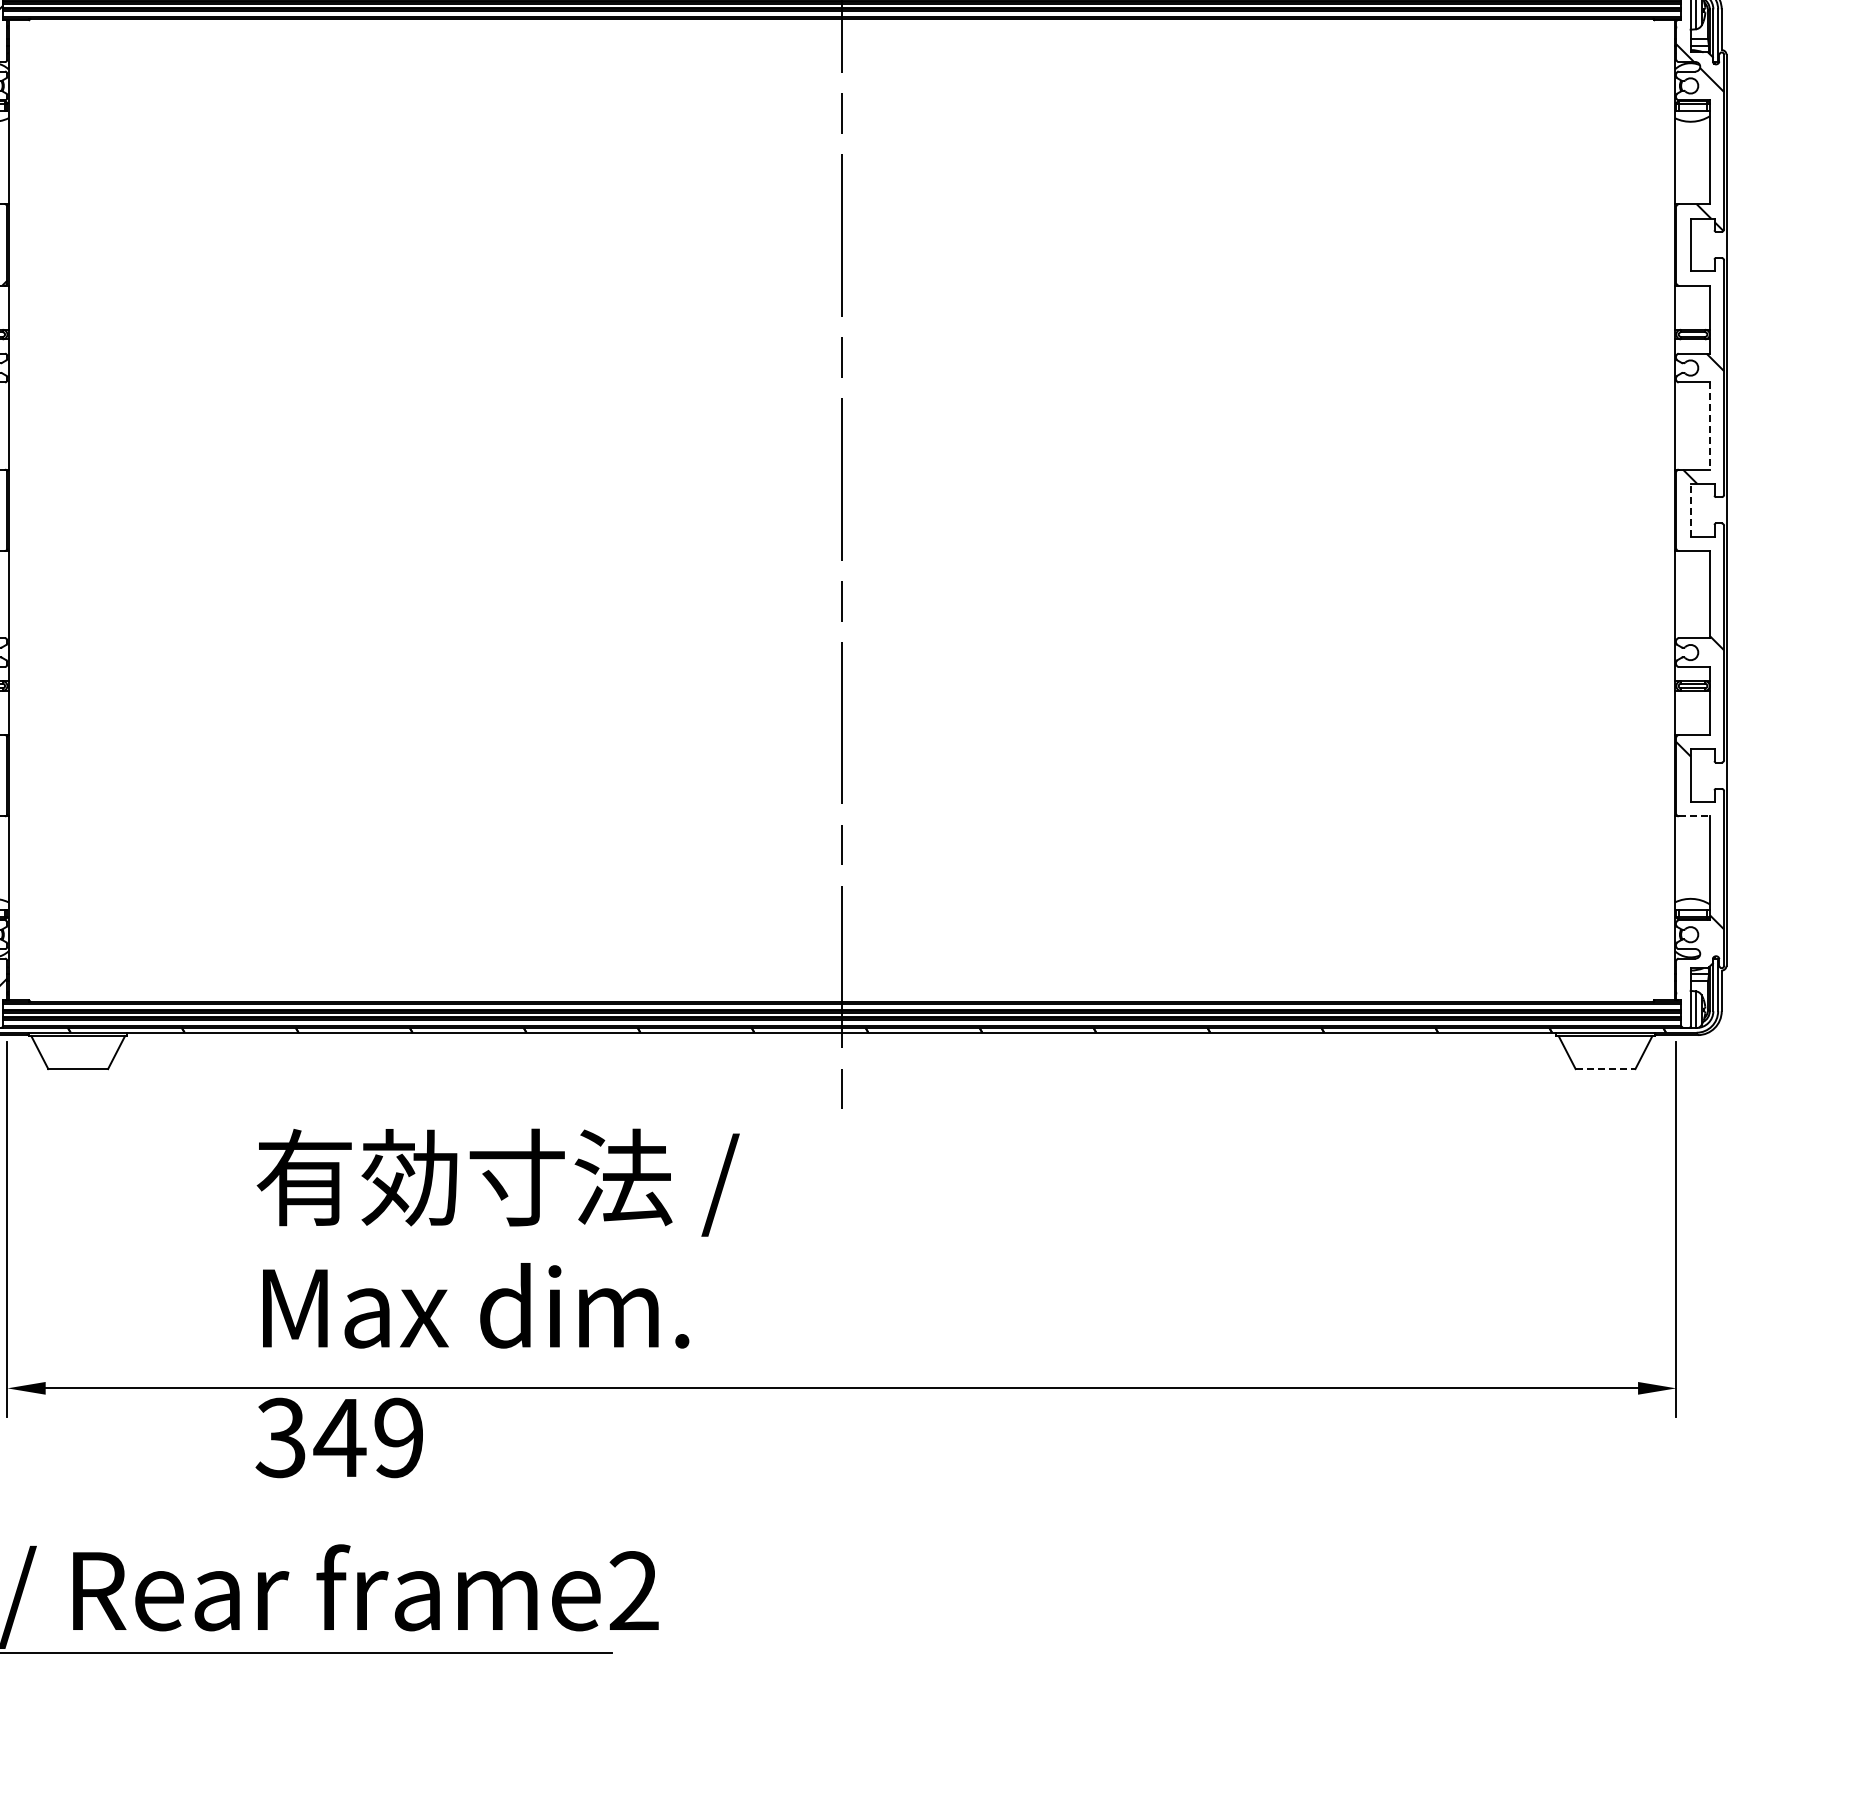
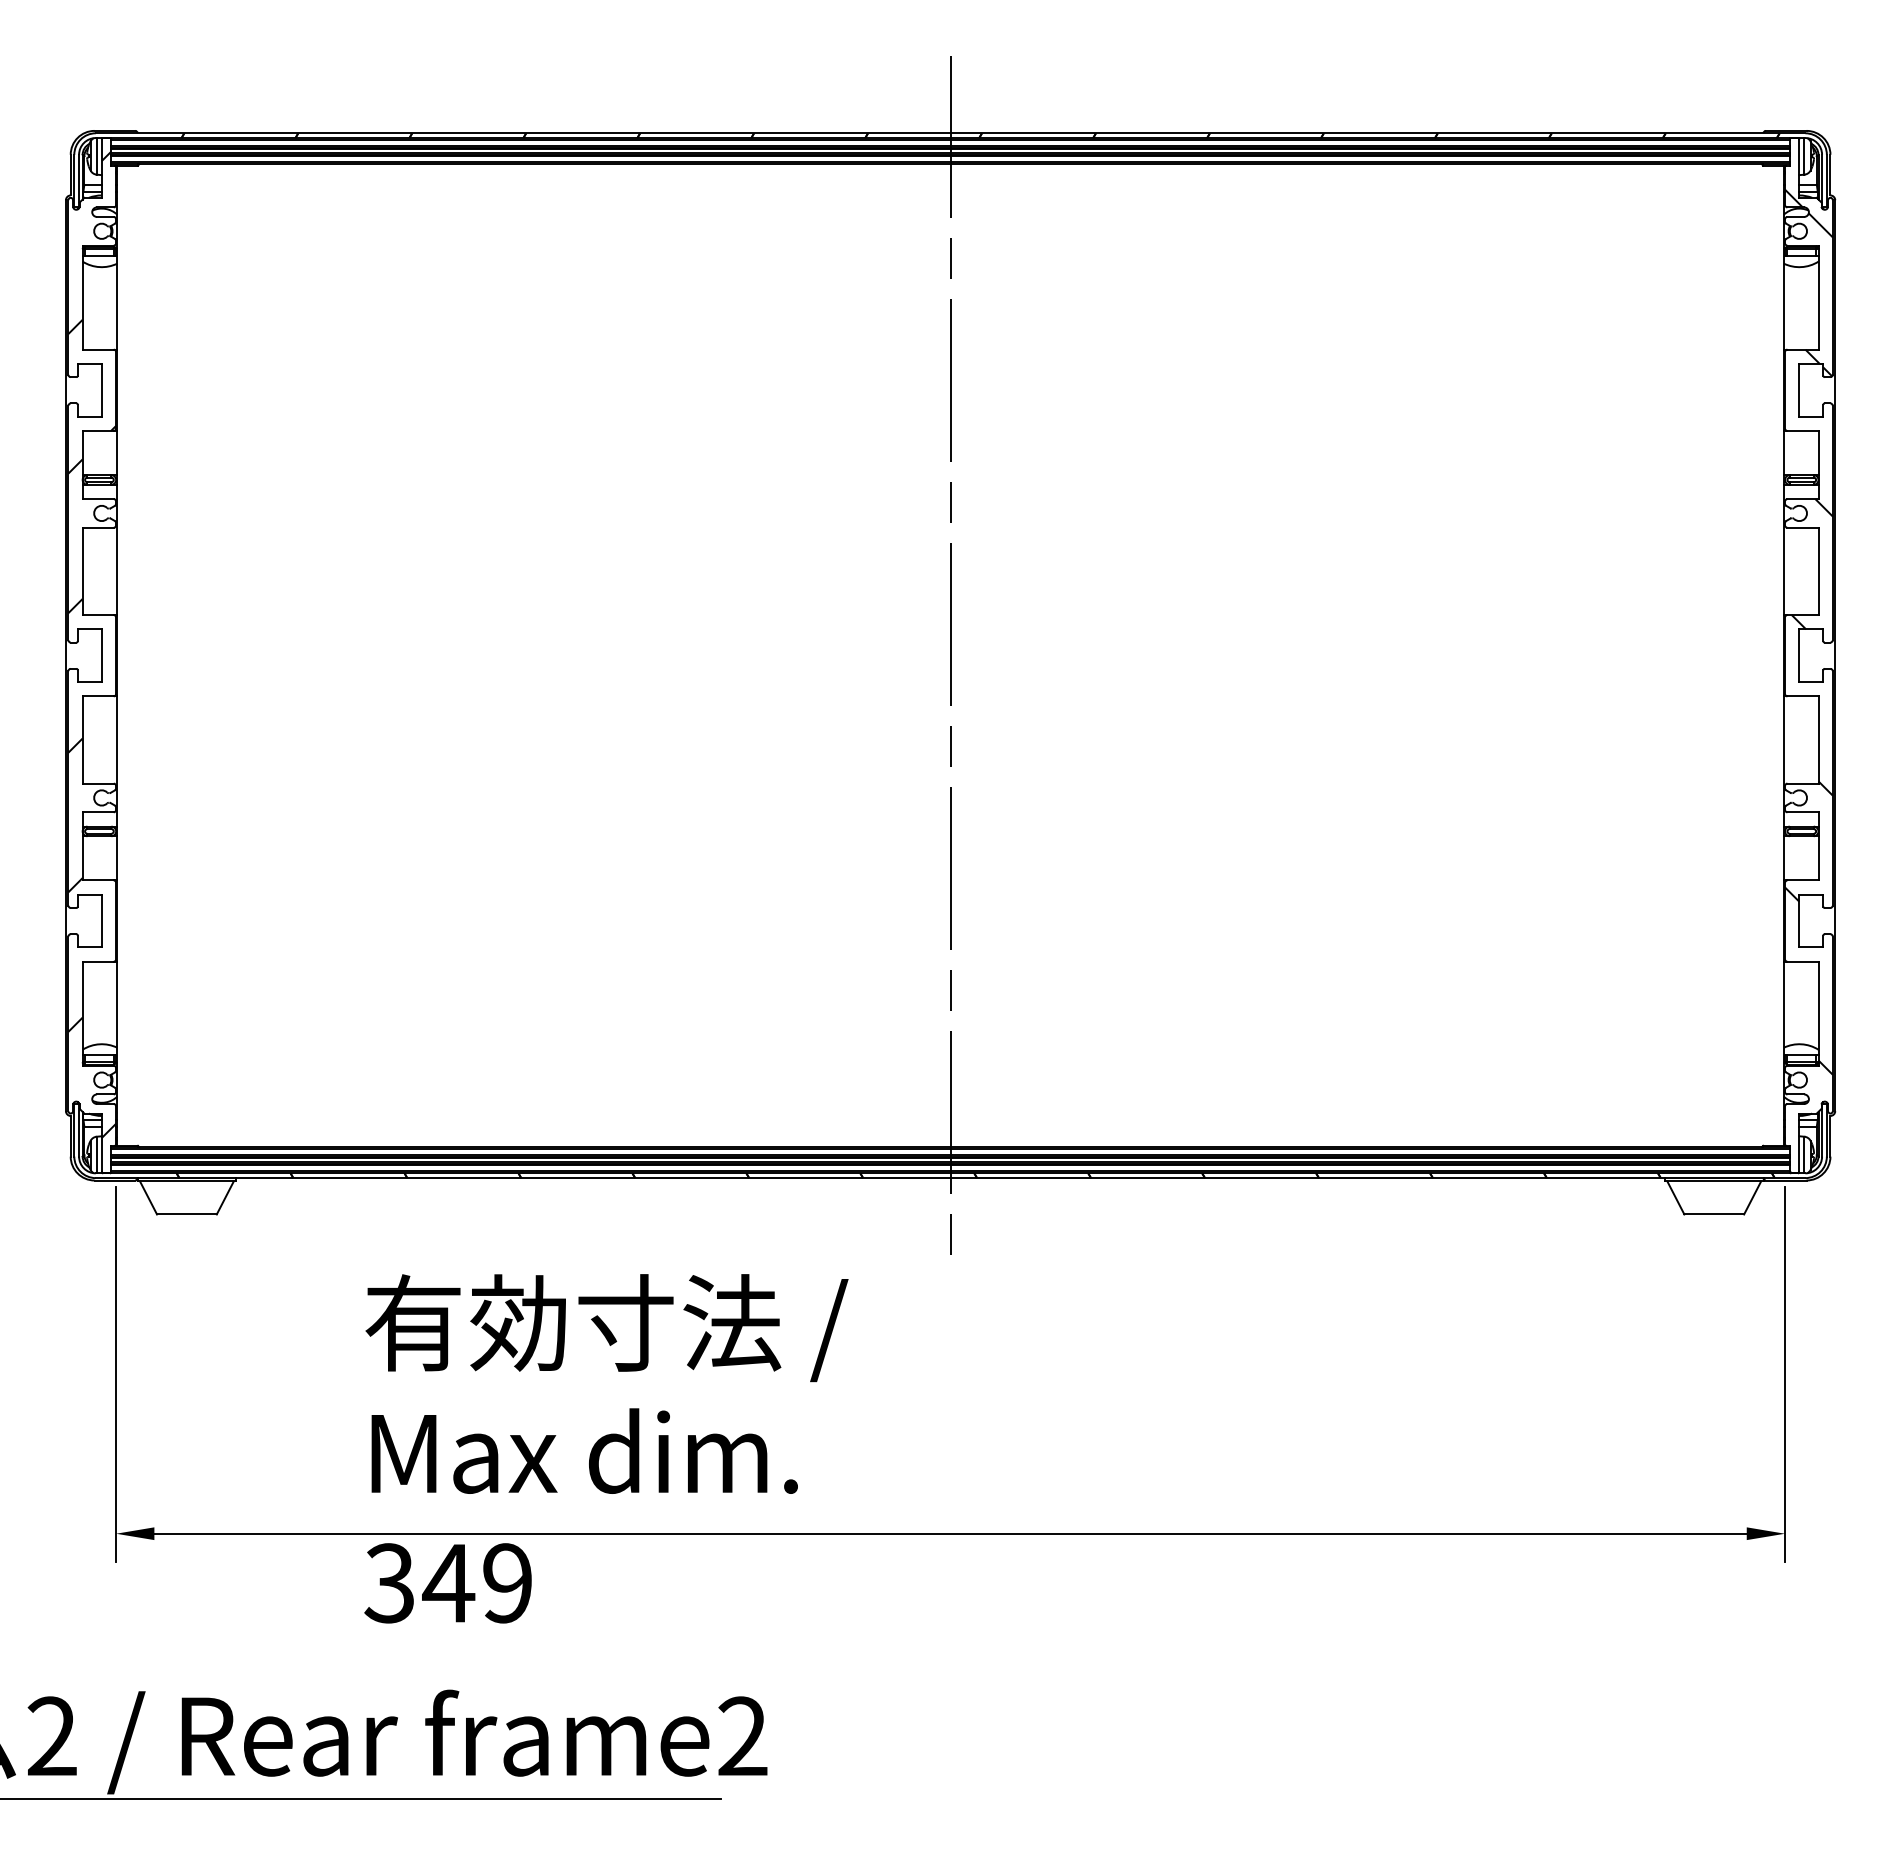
line: (1709, 426) -> (1818, 571), dashed -> solid
line: (1690, 510) -> (1799, 655), dashed -> solid
line: (1693, 816) -> (1802, 961), dashed -> solid
line: (1605, 1069) -> (1714, 1214), dashed -> solid

